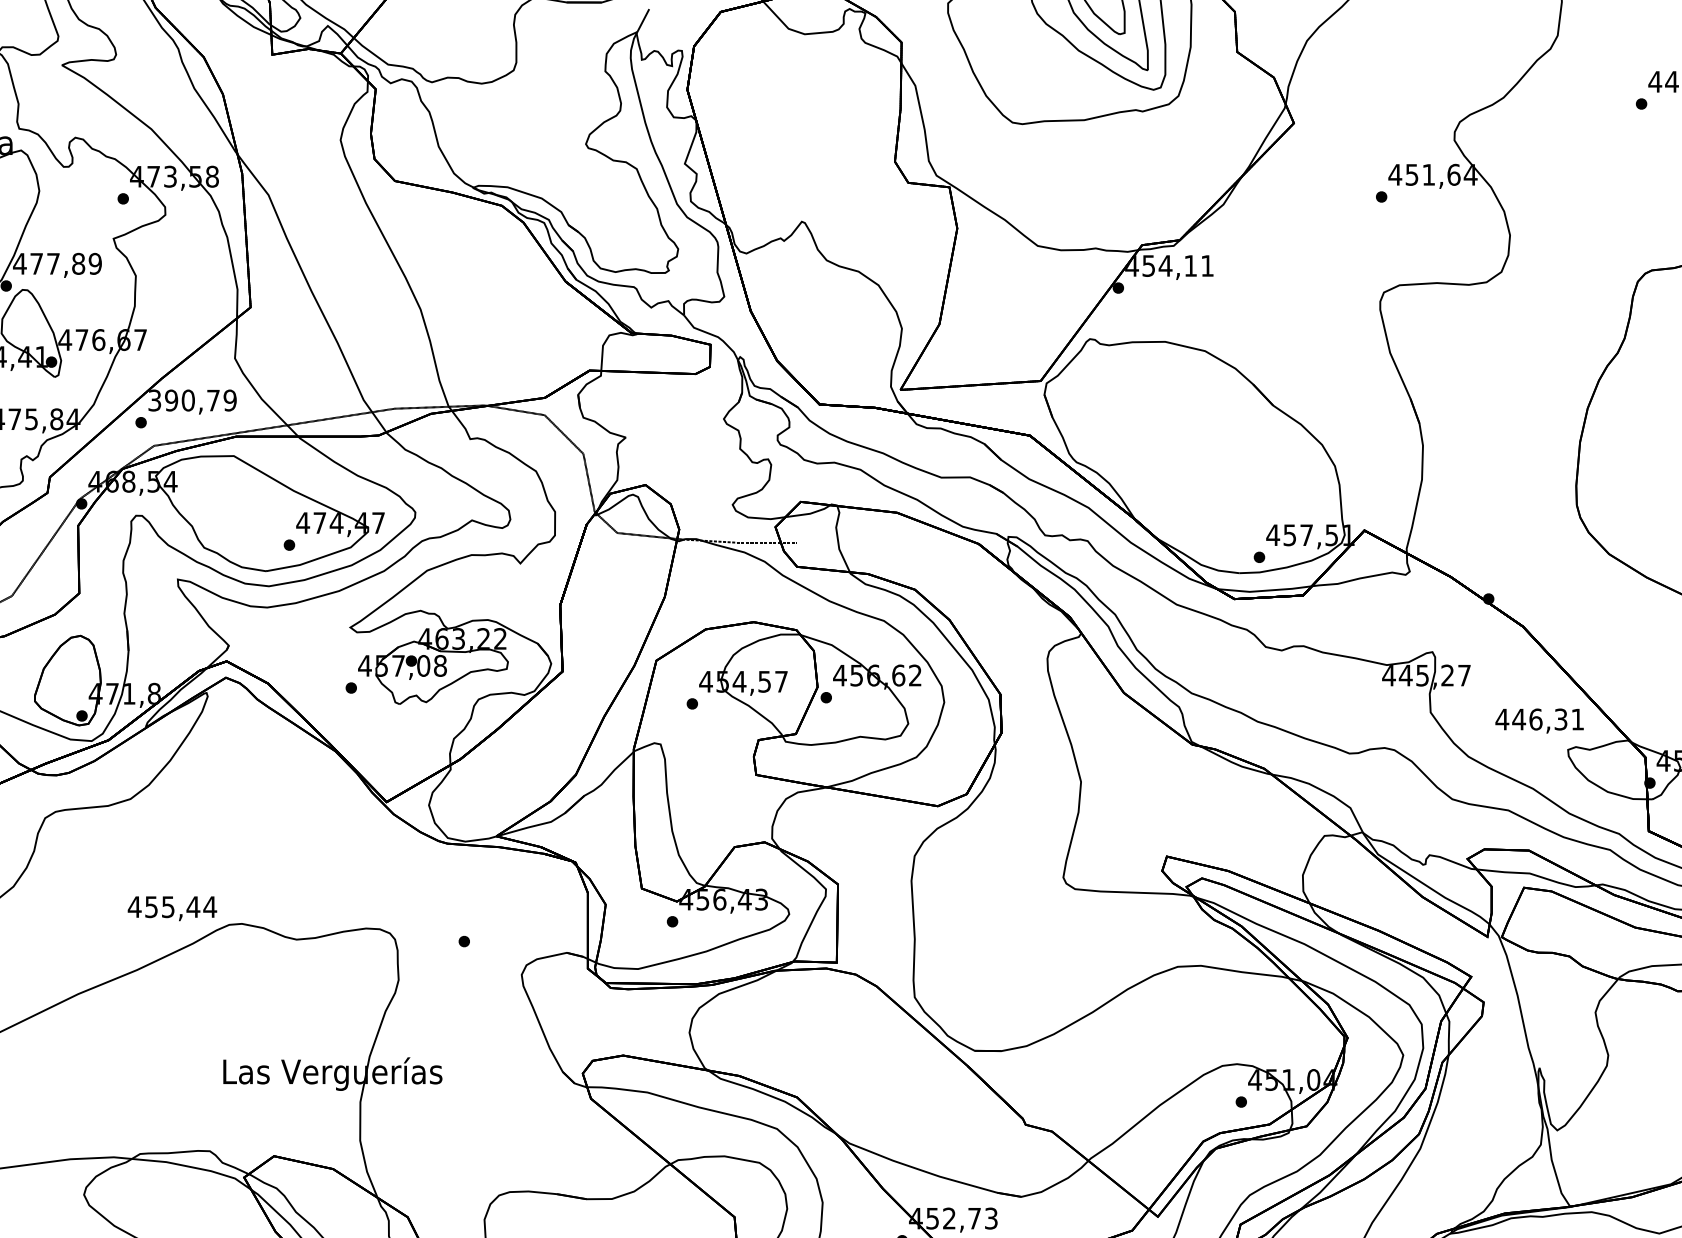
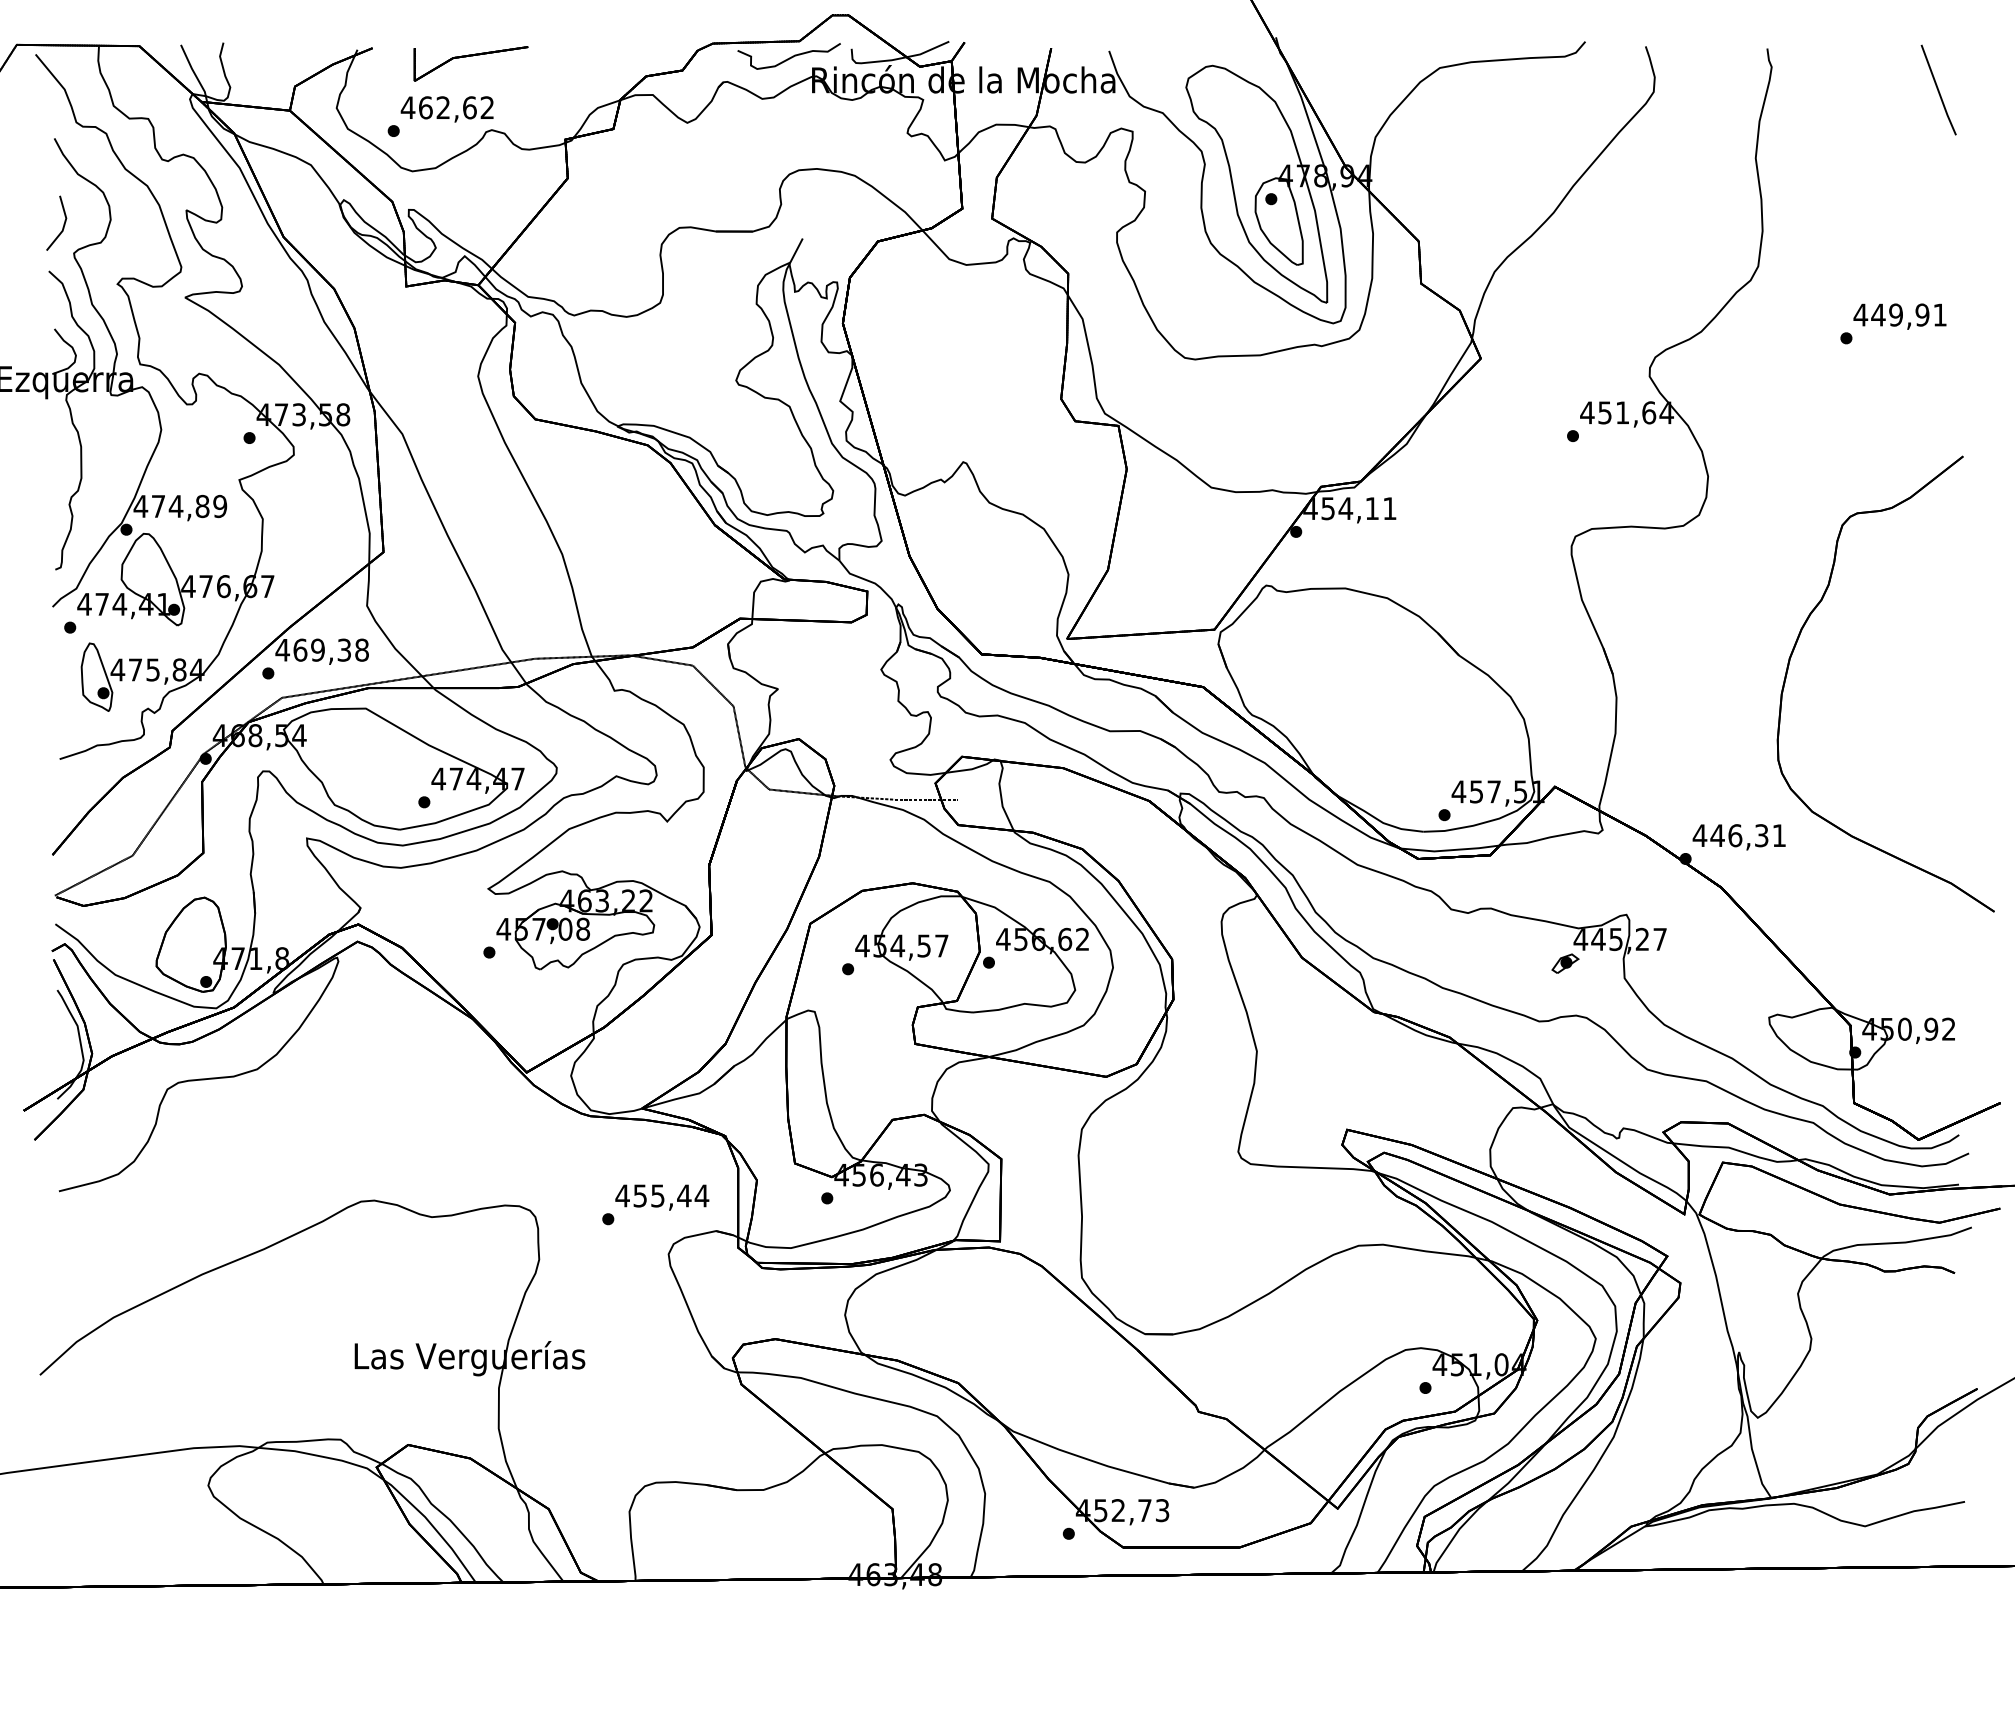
text: (52, 263) -> (175, 506), 477,89 -> 474,89
text: (191, 399) -> (321, 649), 390,79 -> 469,38
part: (1374, 698) -> (1565, 963), added
text: (1538, 721) -> (1738, 837), moved
text: (172, 908) -> (662, 1197), moved

